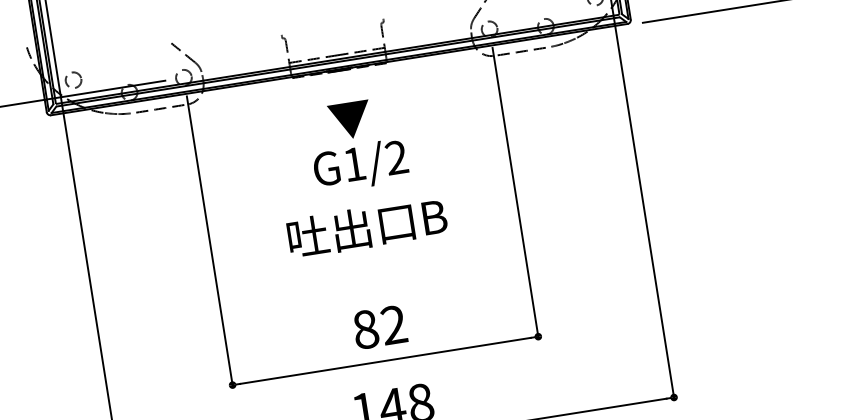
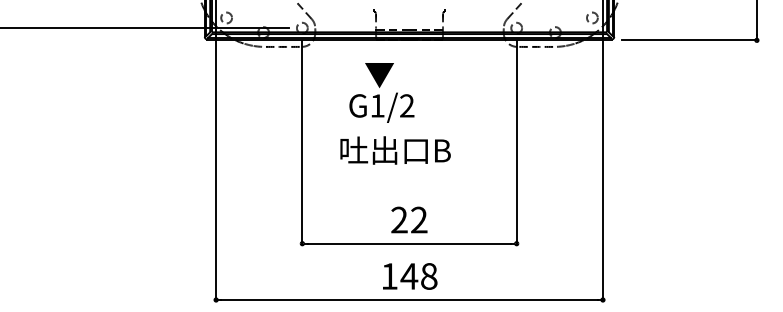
text: (356, 144) -> (381, 92), moved
text: (367, 227) -> (395, 150), moved
text: (365, 328) -> (399, 219), 82 -> 22

